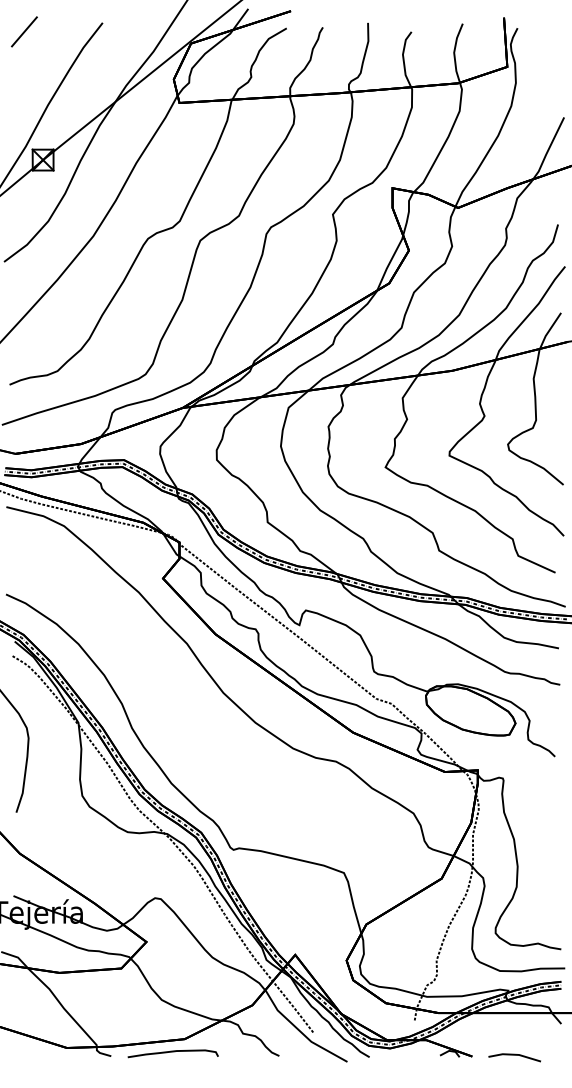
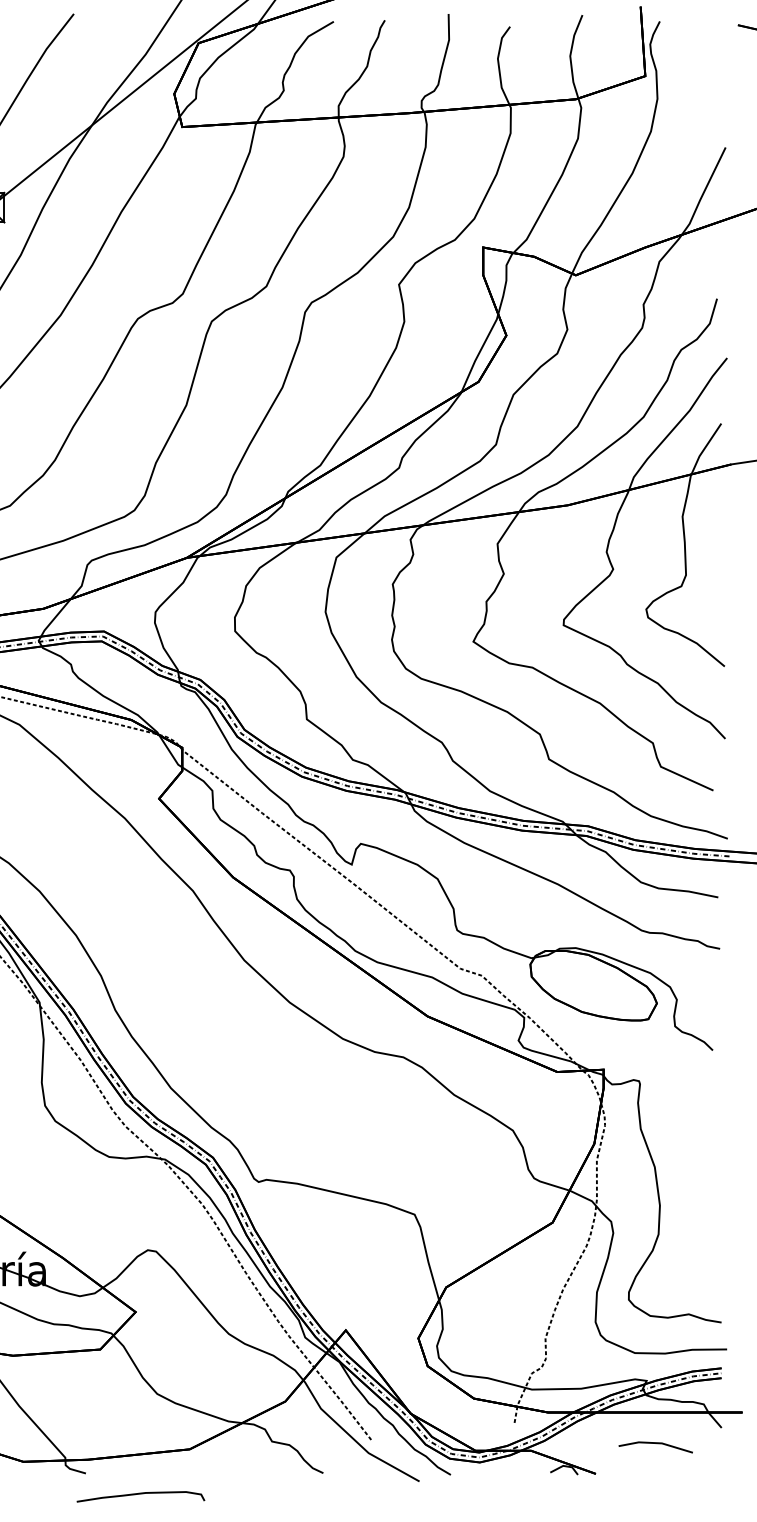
curve: (172, 1052) -> (139, 1495), moved
line: (514, 1055) -> (655, 1444), moved

